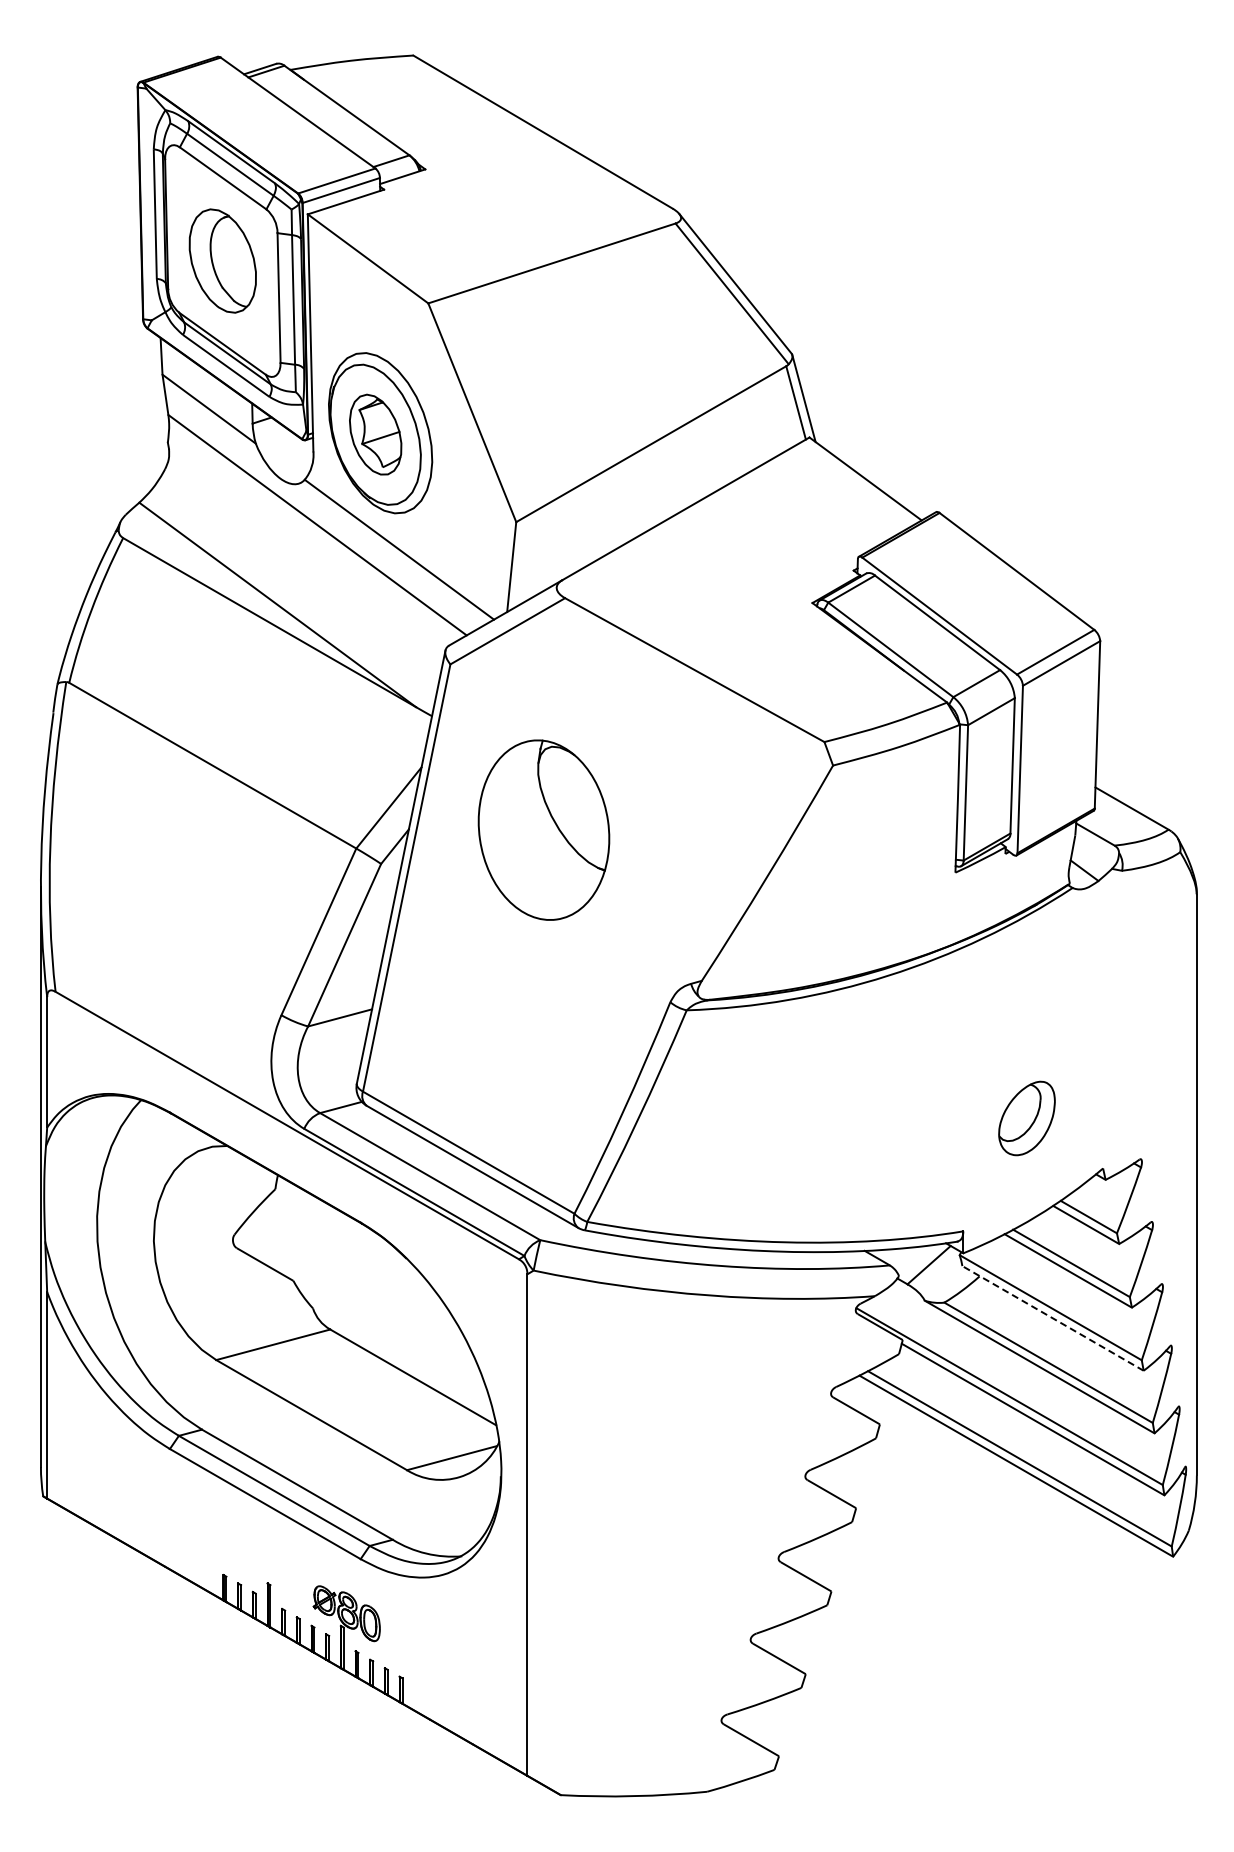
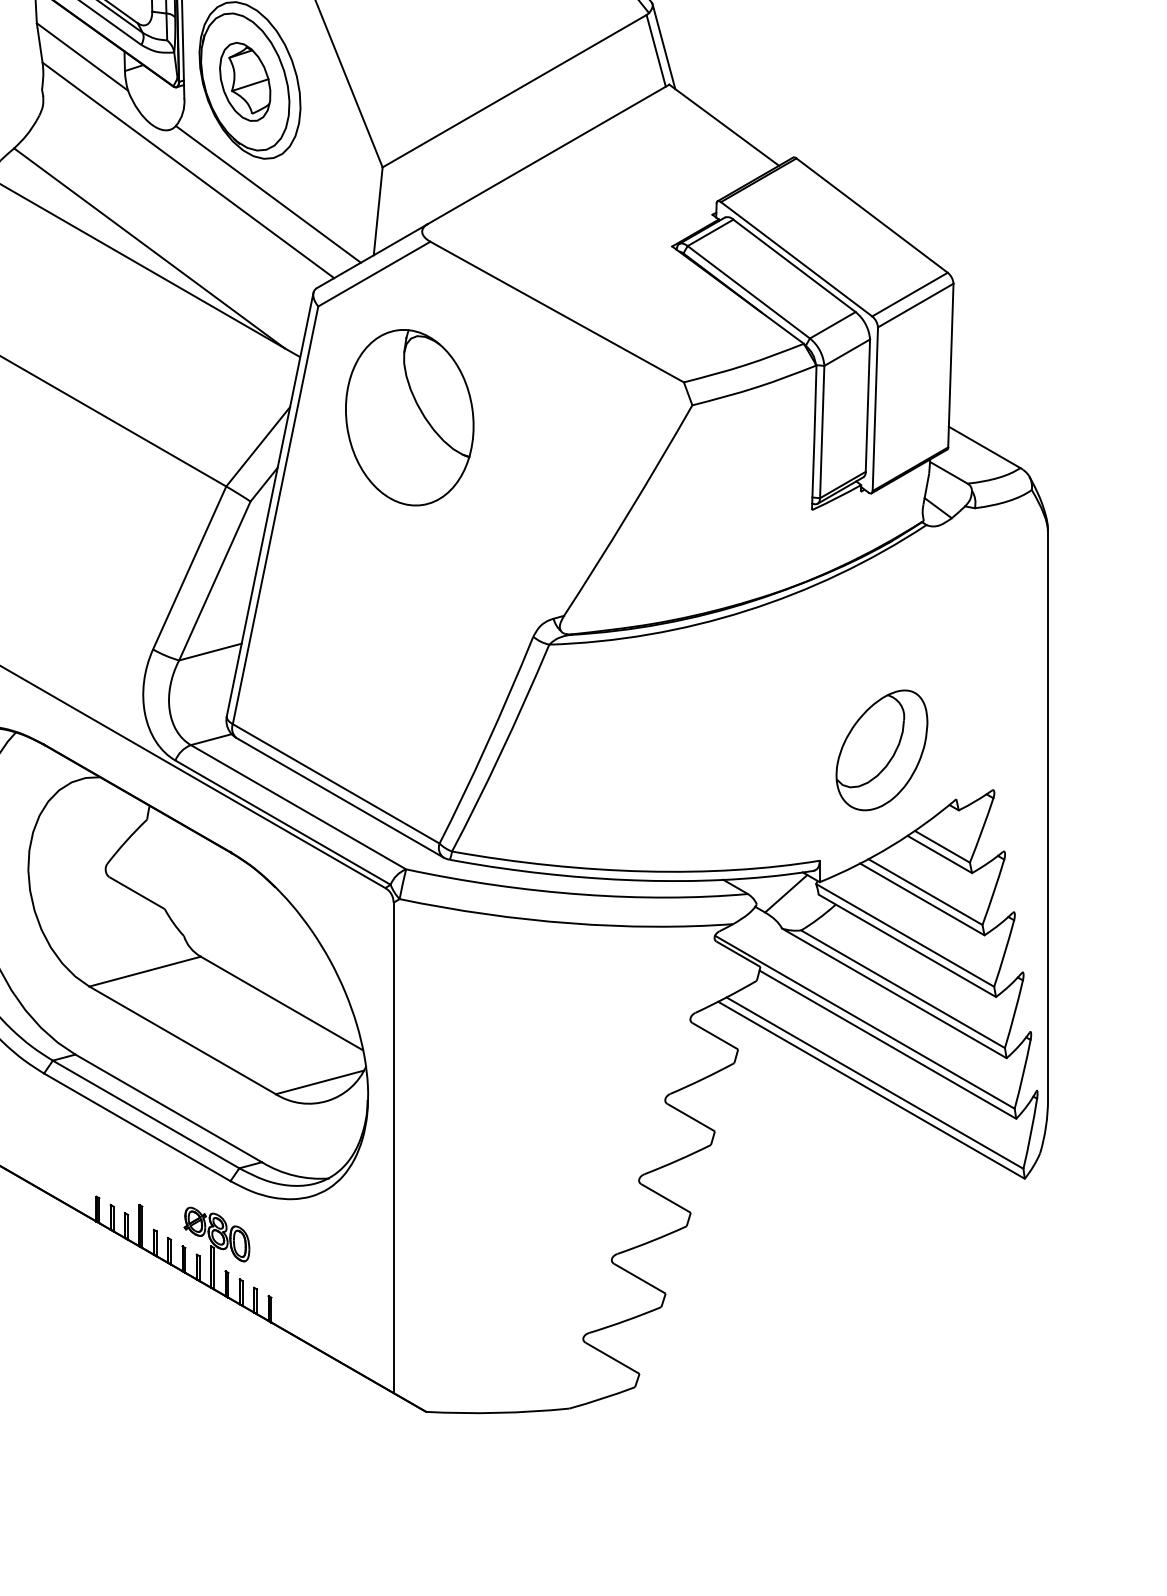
part: (543, 829) -> (409, 417), moved
part: (1026, 1118) -> (881, 750), size x1.67
line: (1053, 1318) -> (907, 945), dashed -> solid

